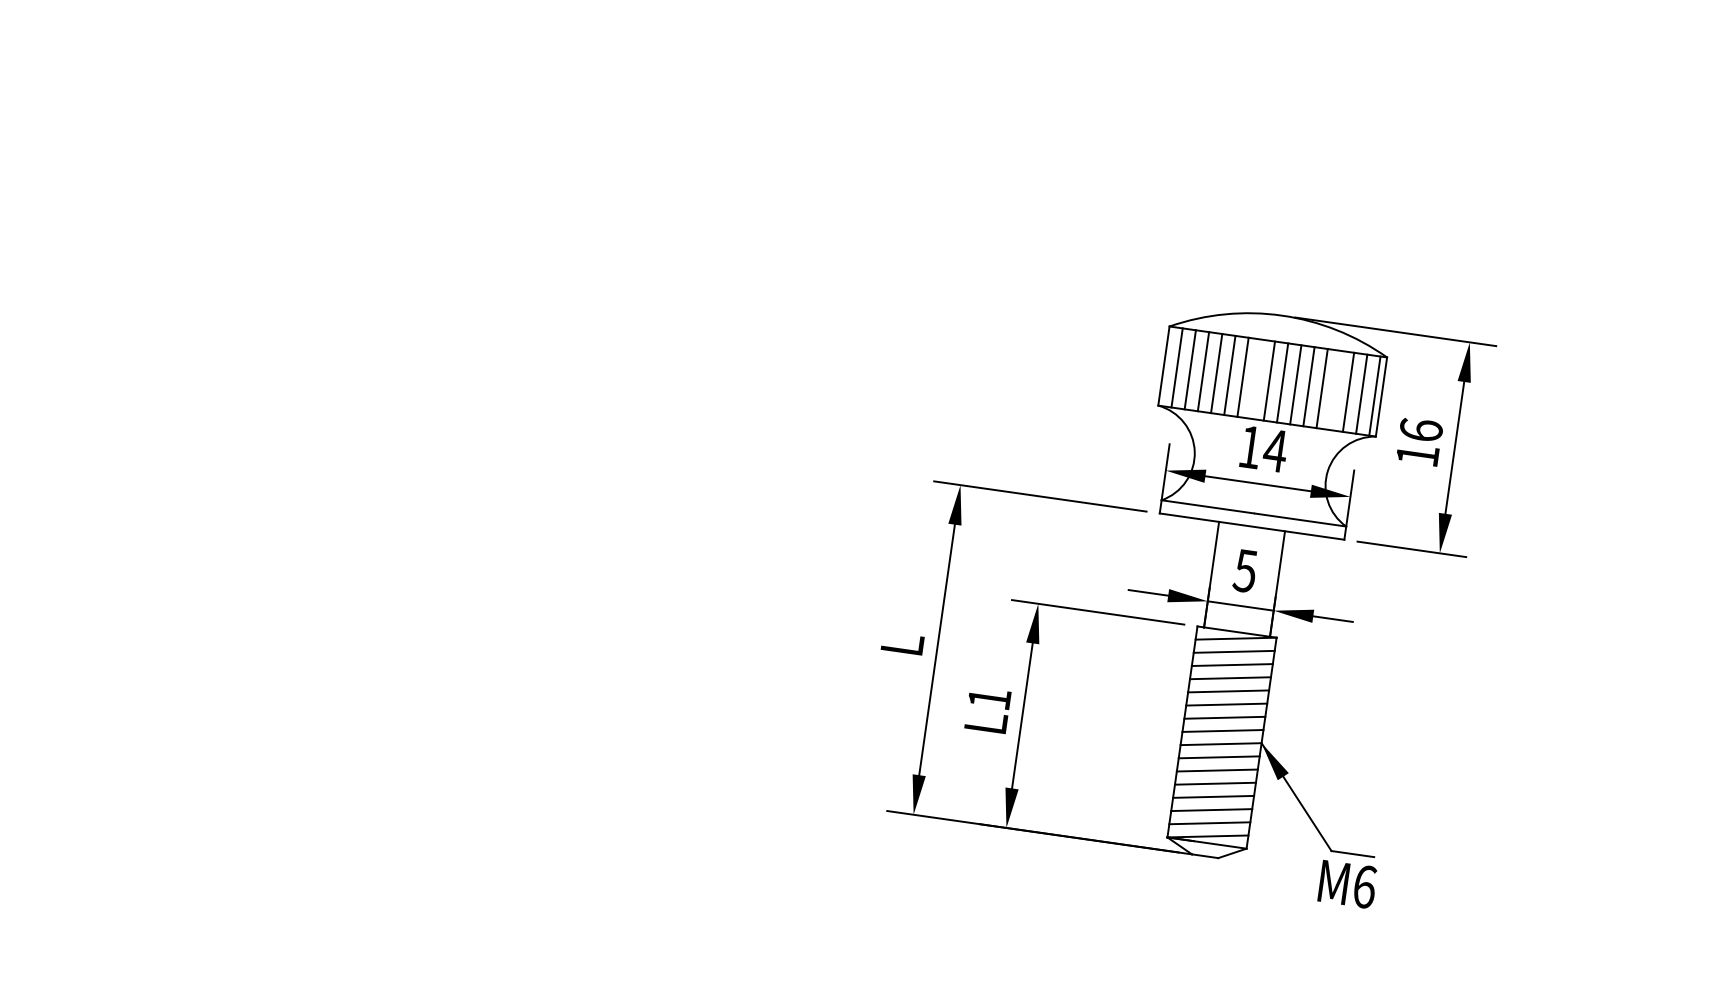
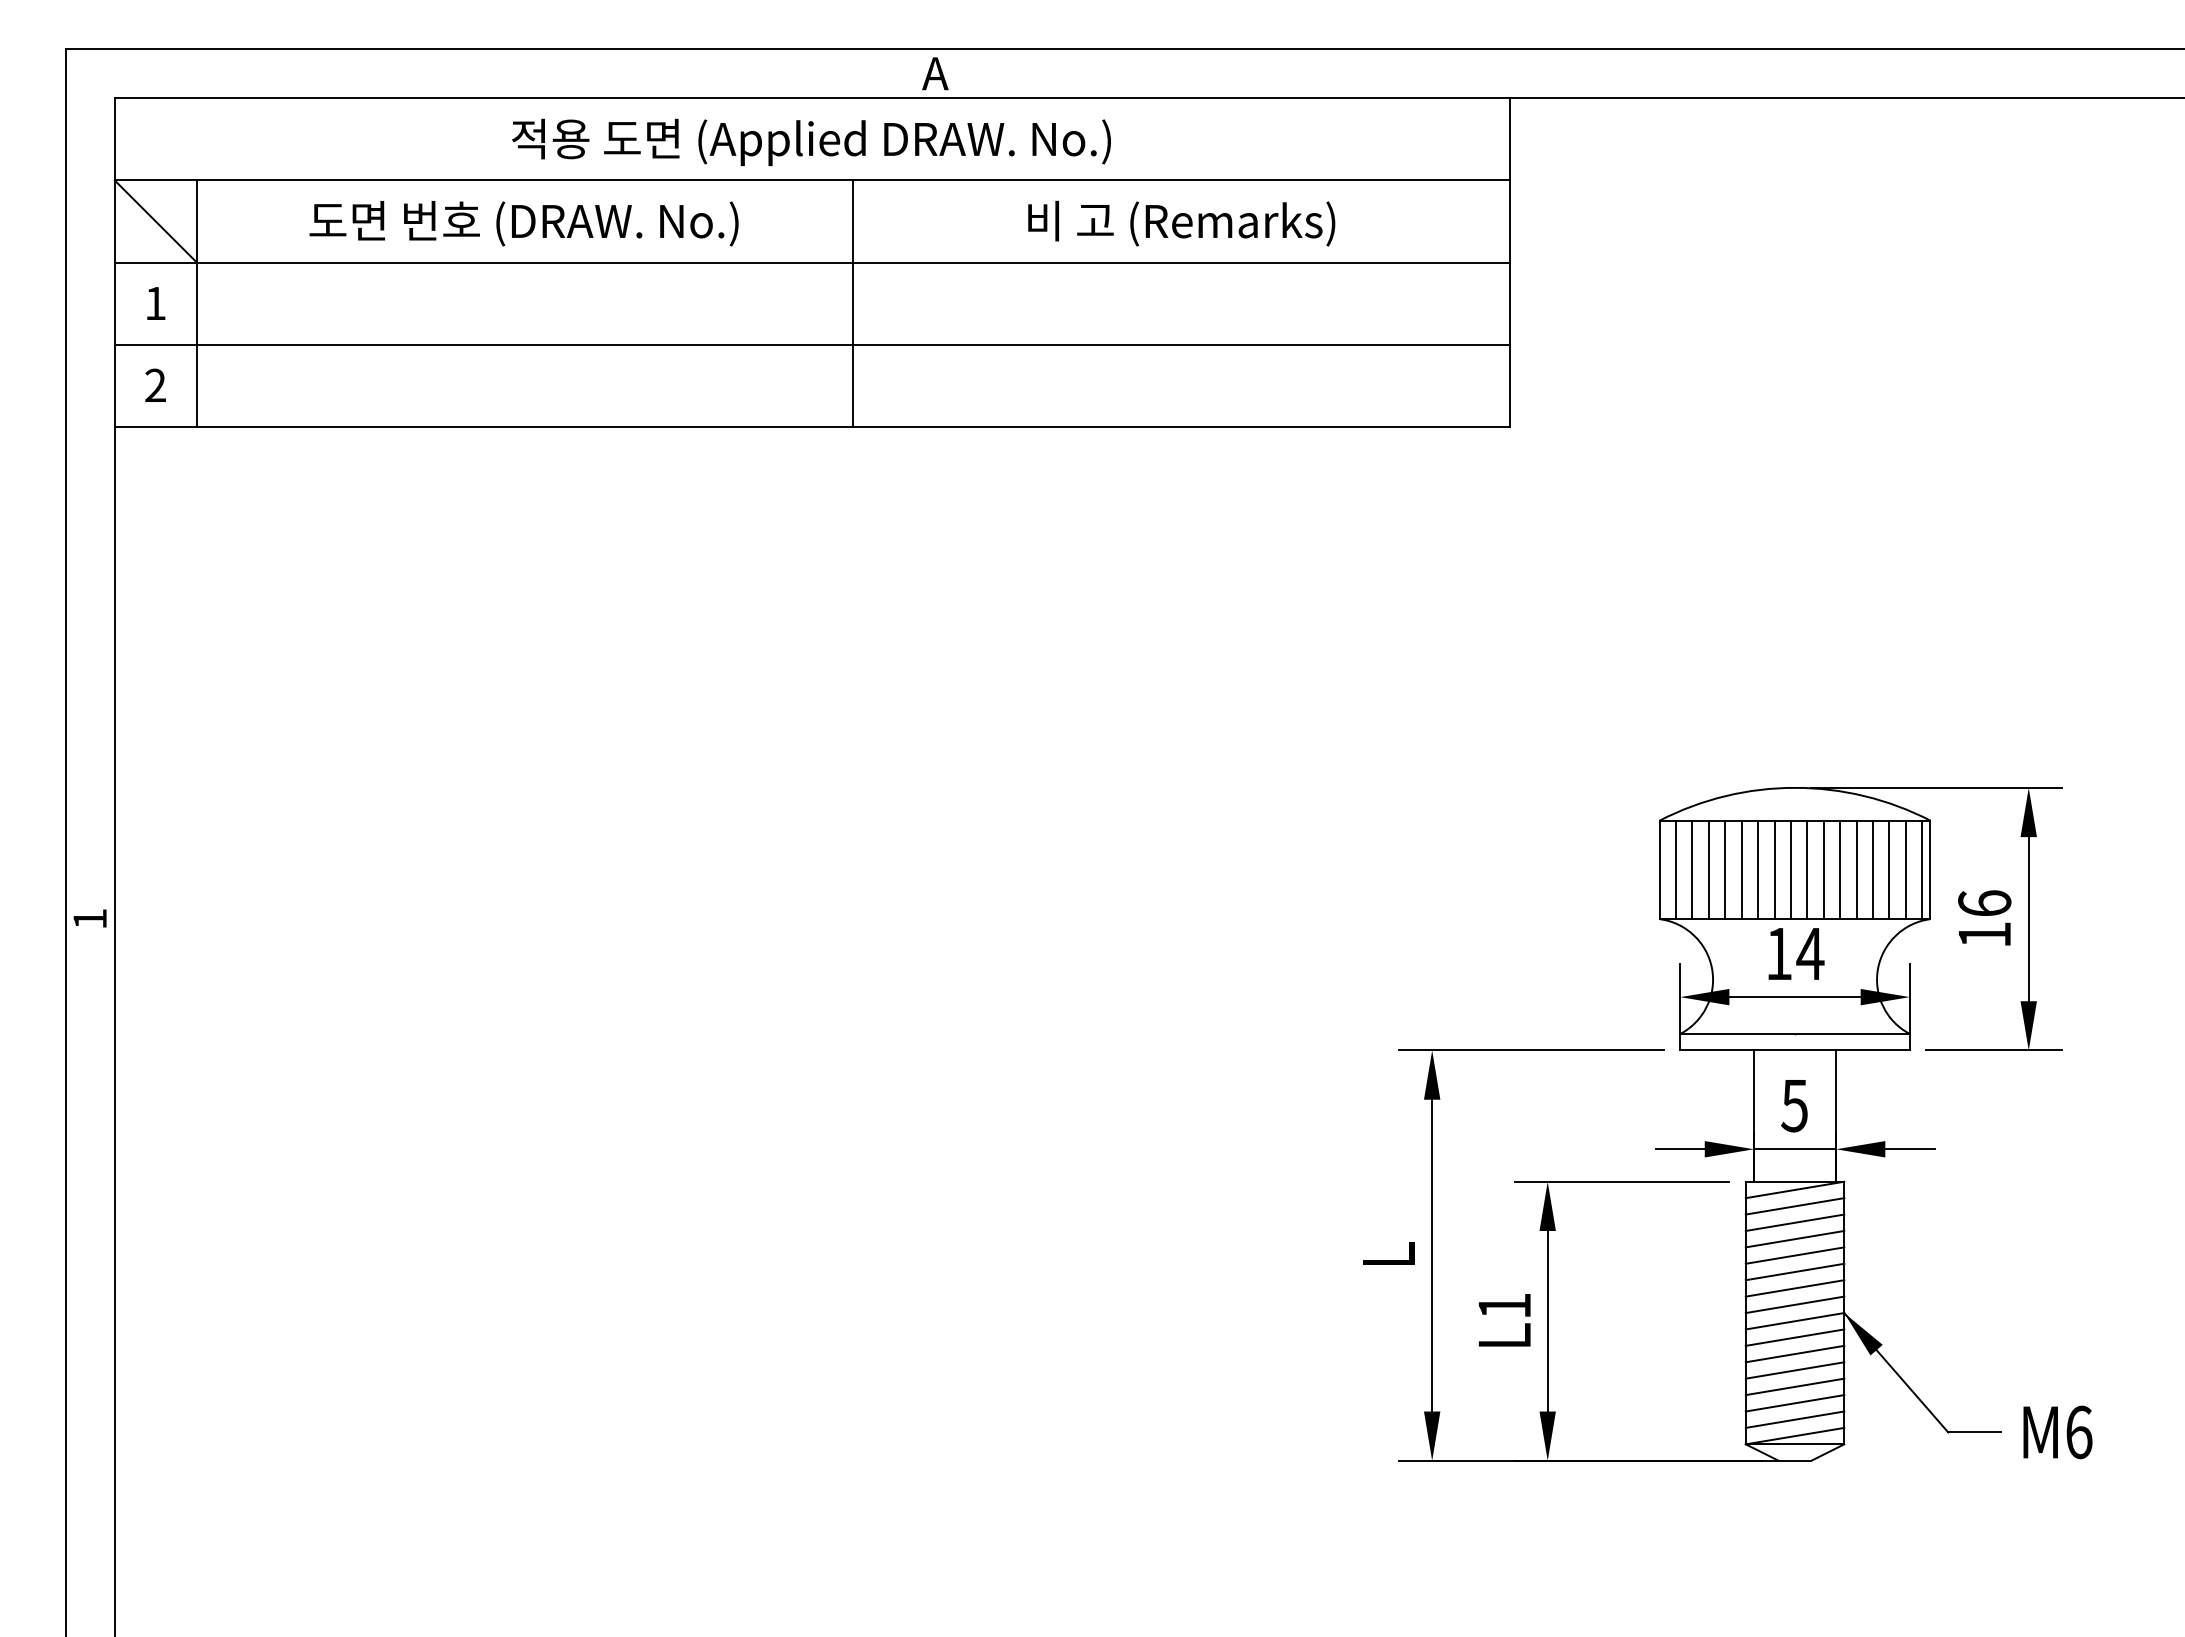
line: (1256, 378) -> (1774, 869), added
line: (1335, 390) -> (1873, 869), added
text: (1347, 884) -> (2057, 1432), moved

